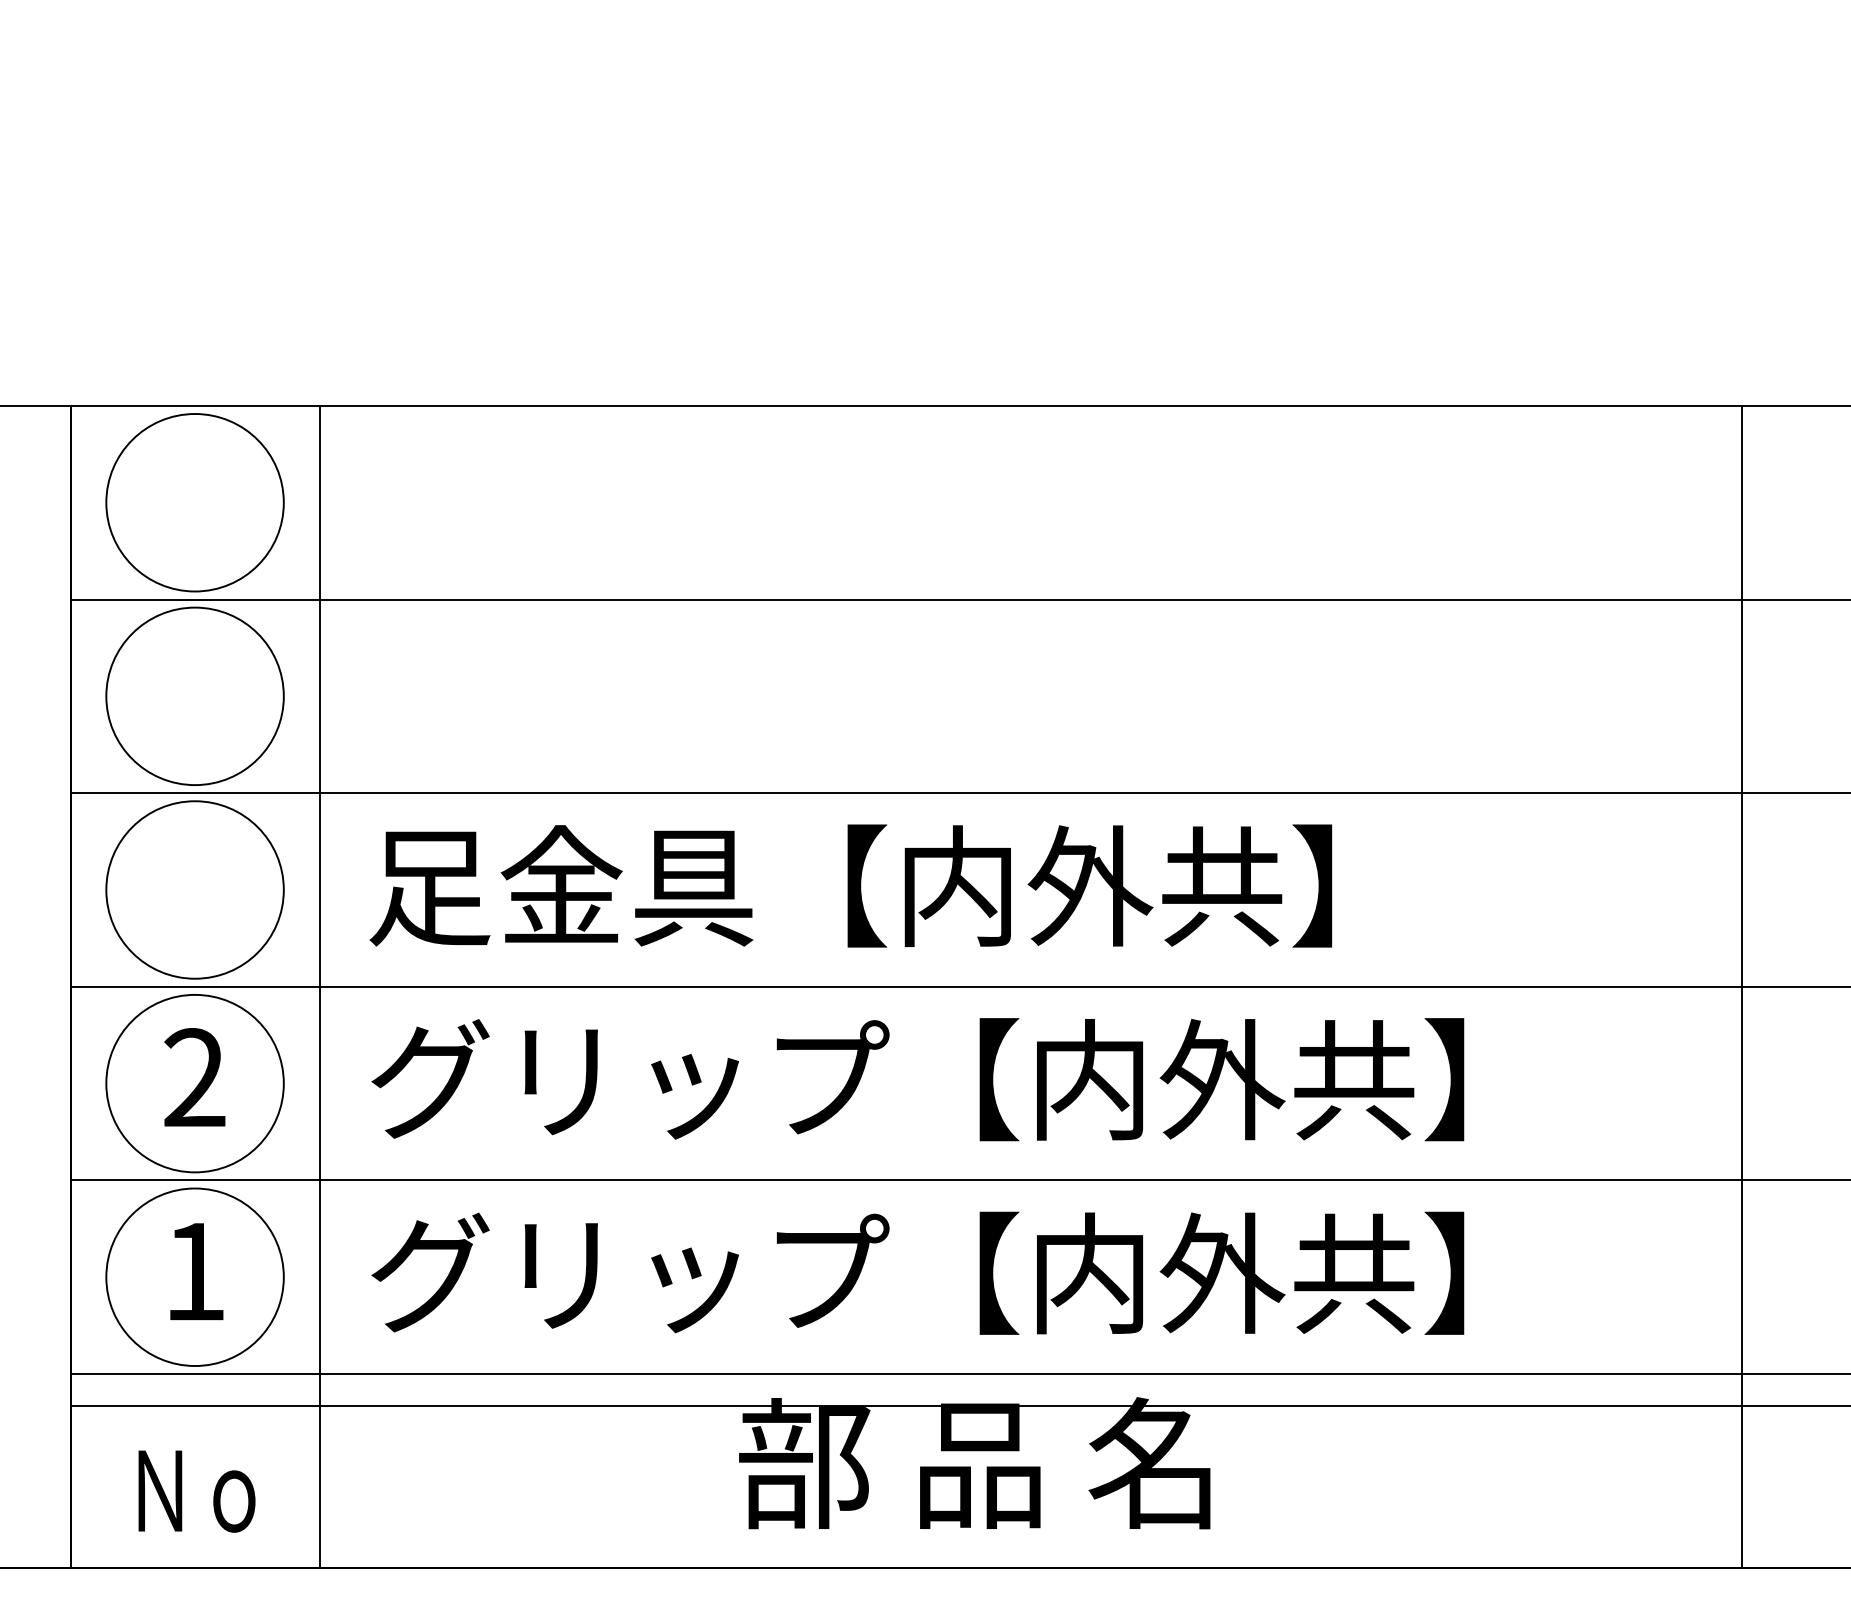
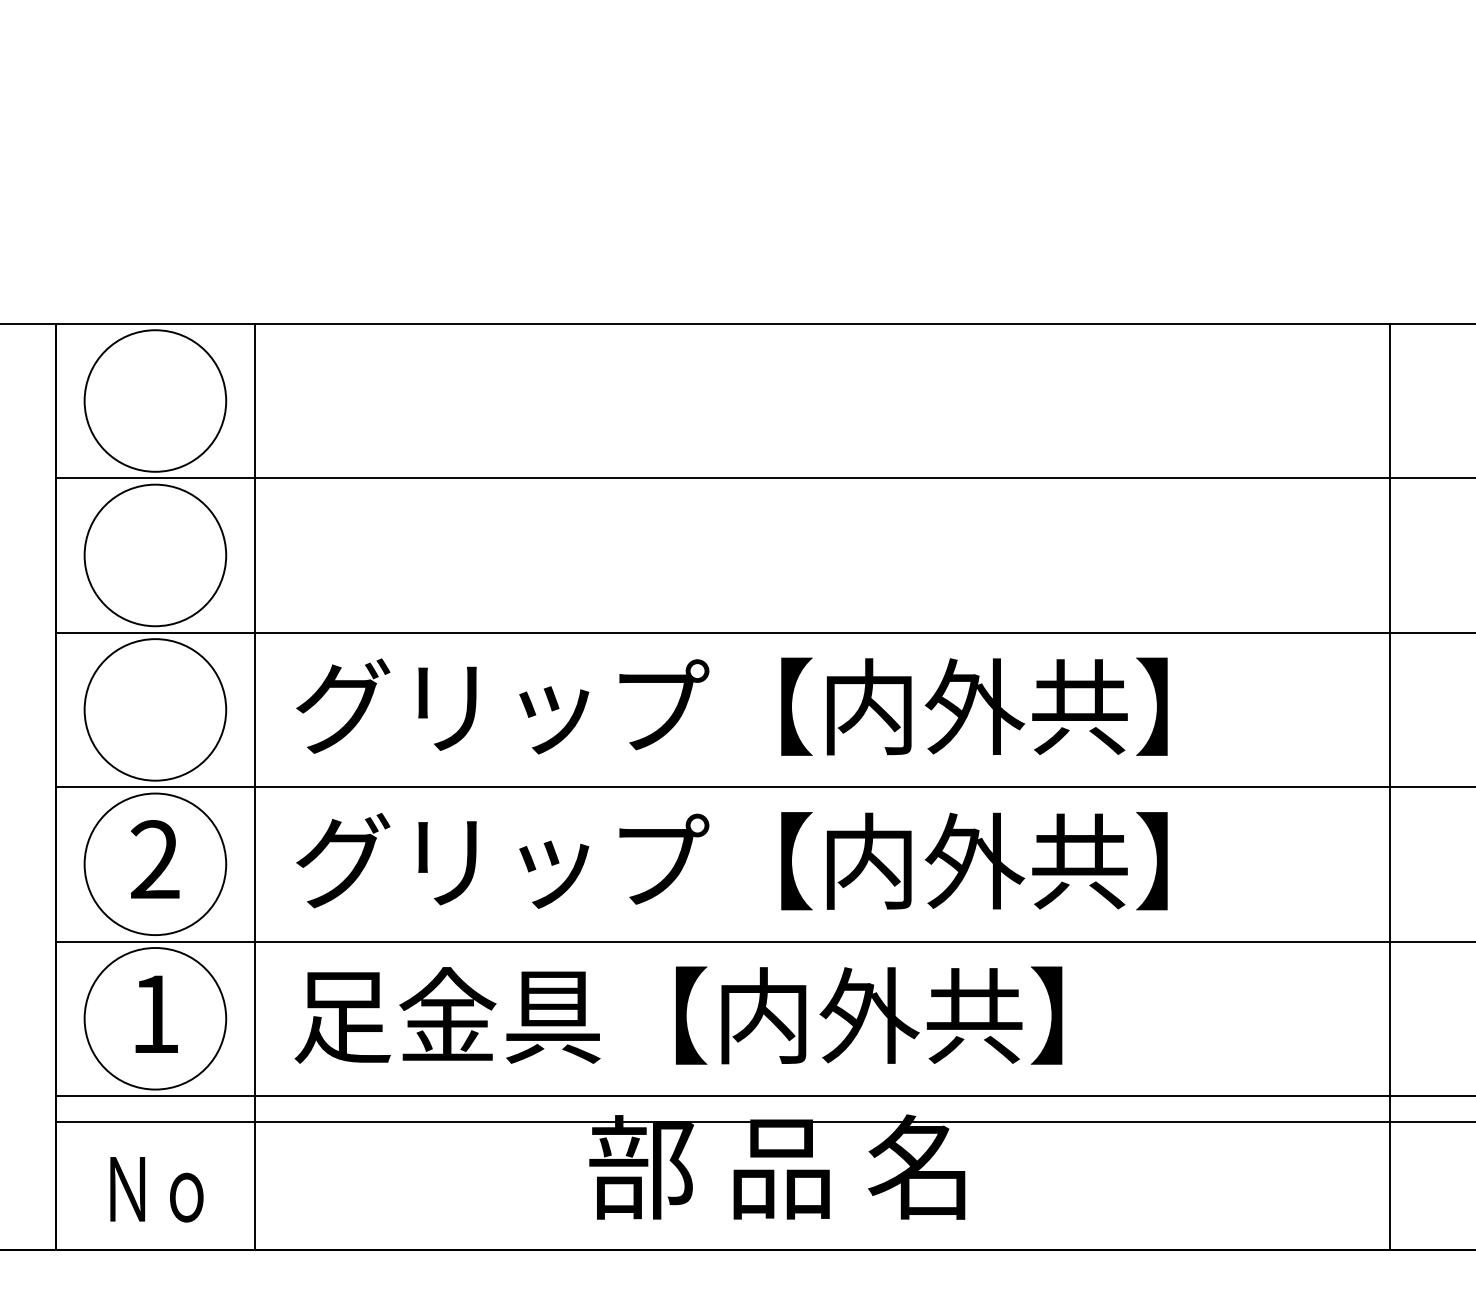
text: (916, 885) -> (730, 706), 足金具【内外共】 -> グリップ【内外共】
text: (916, 1272) -> (730, 1014), グリップ【内外共】 -> 足金具【内外共】

